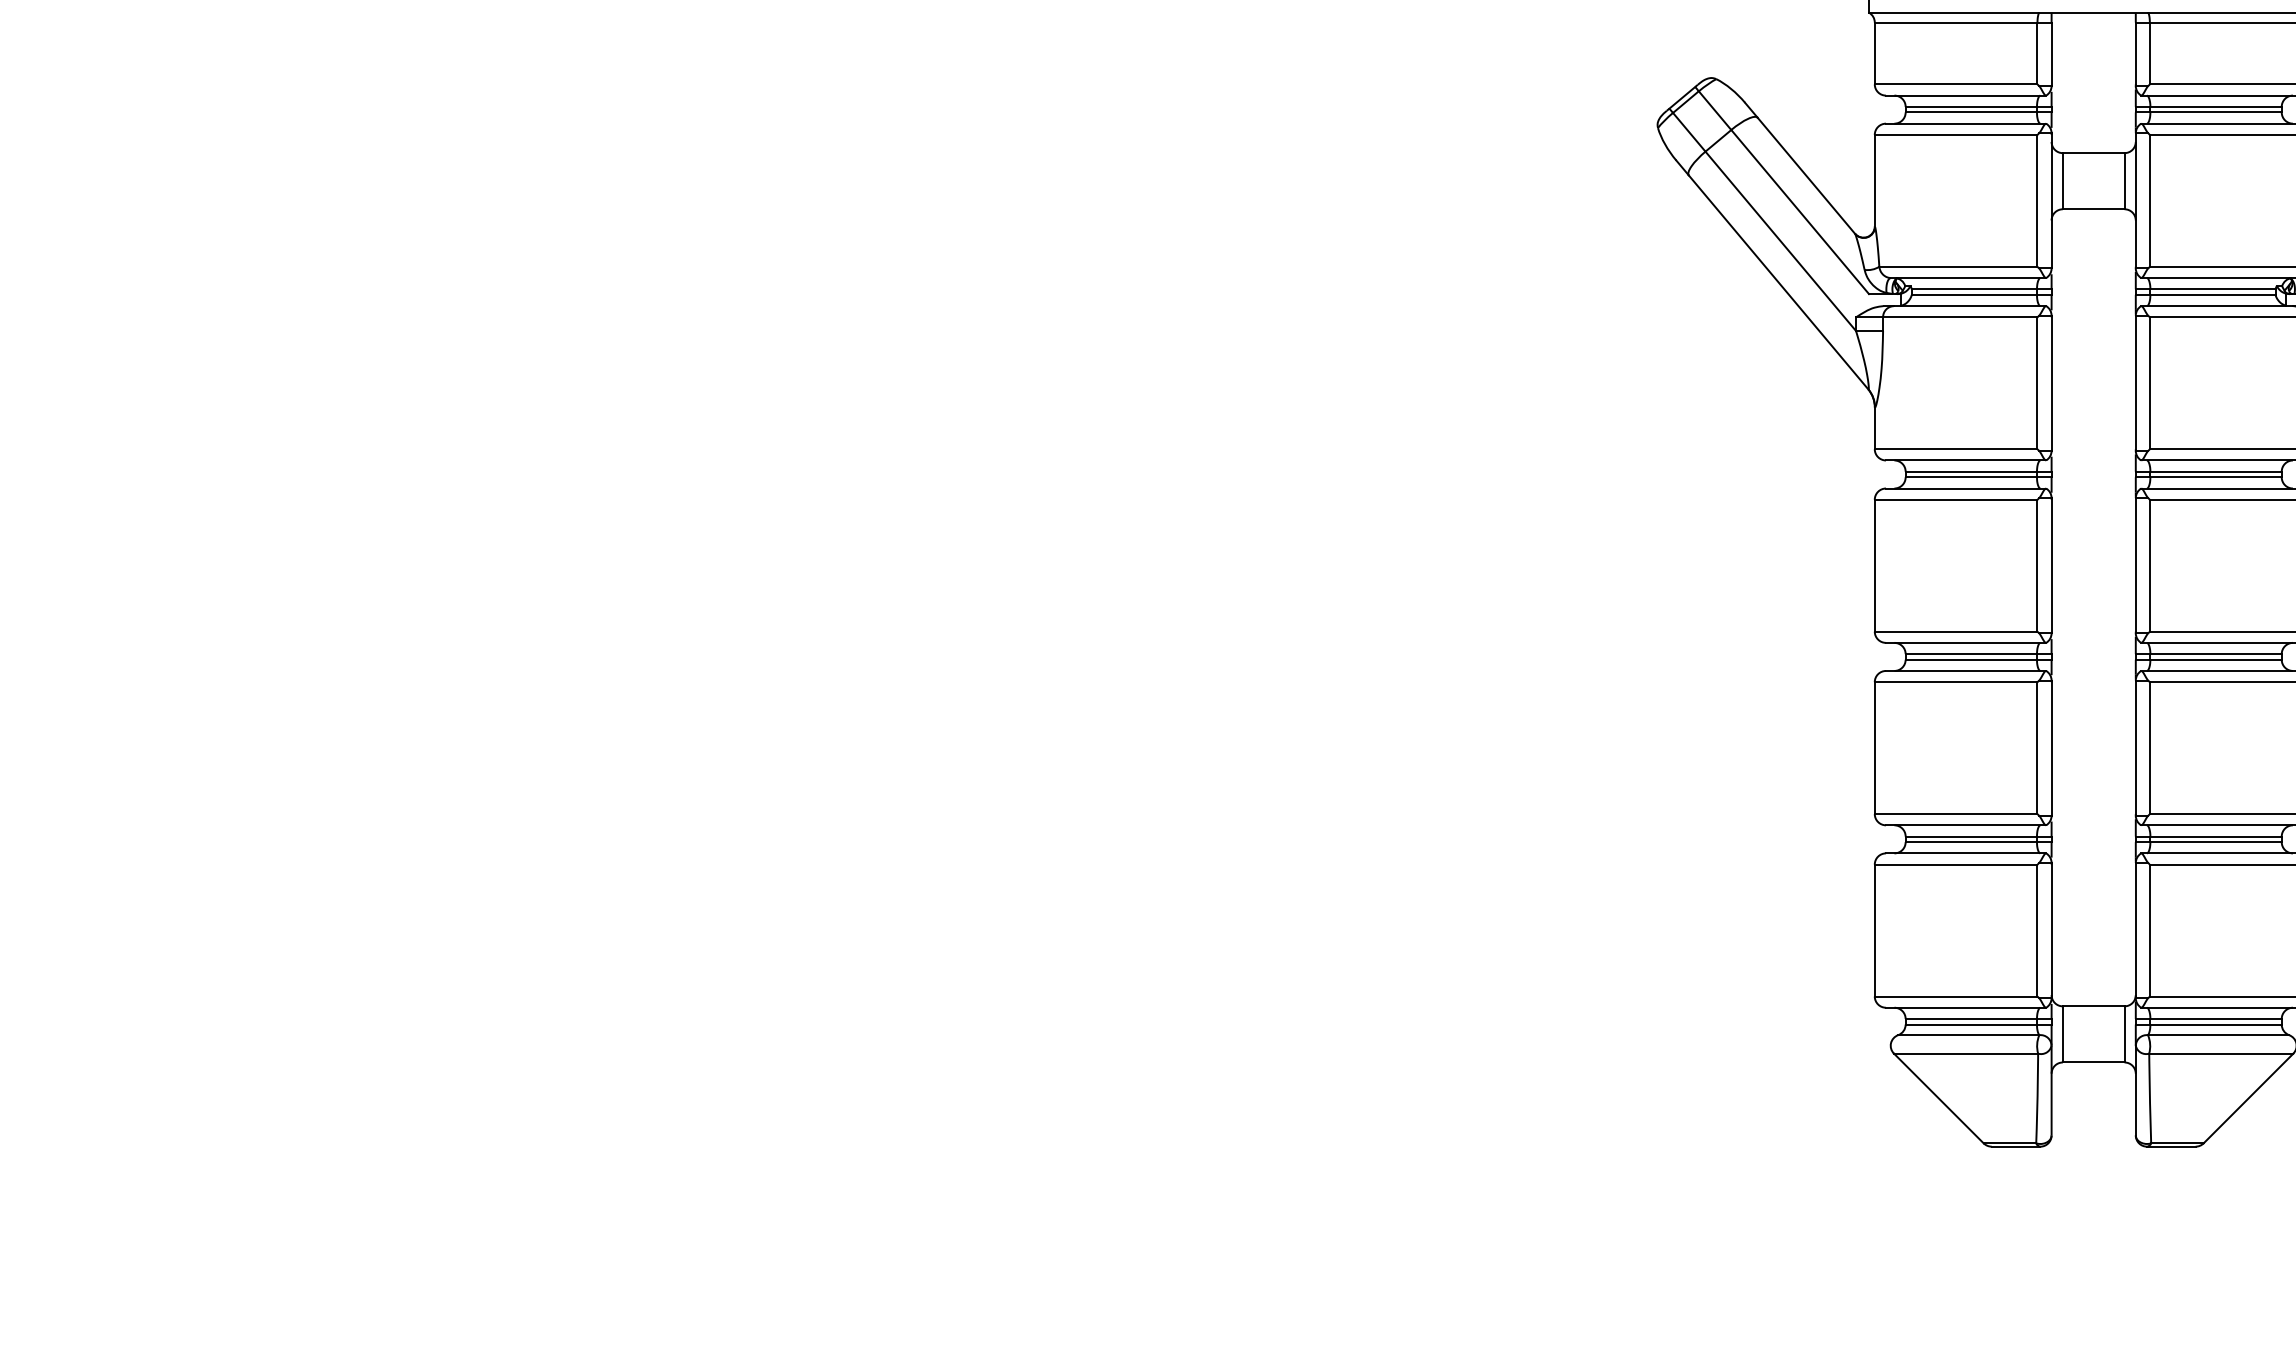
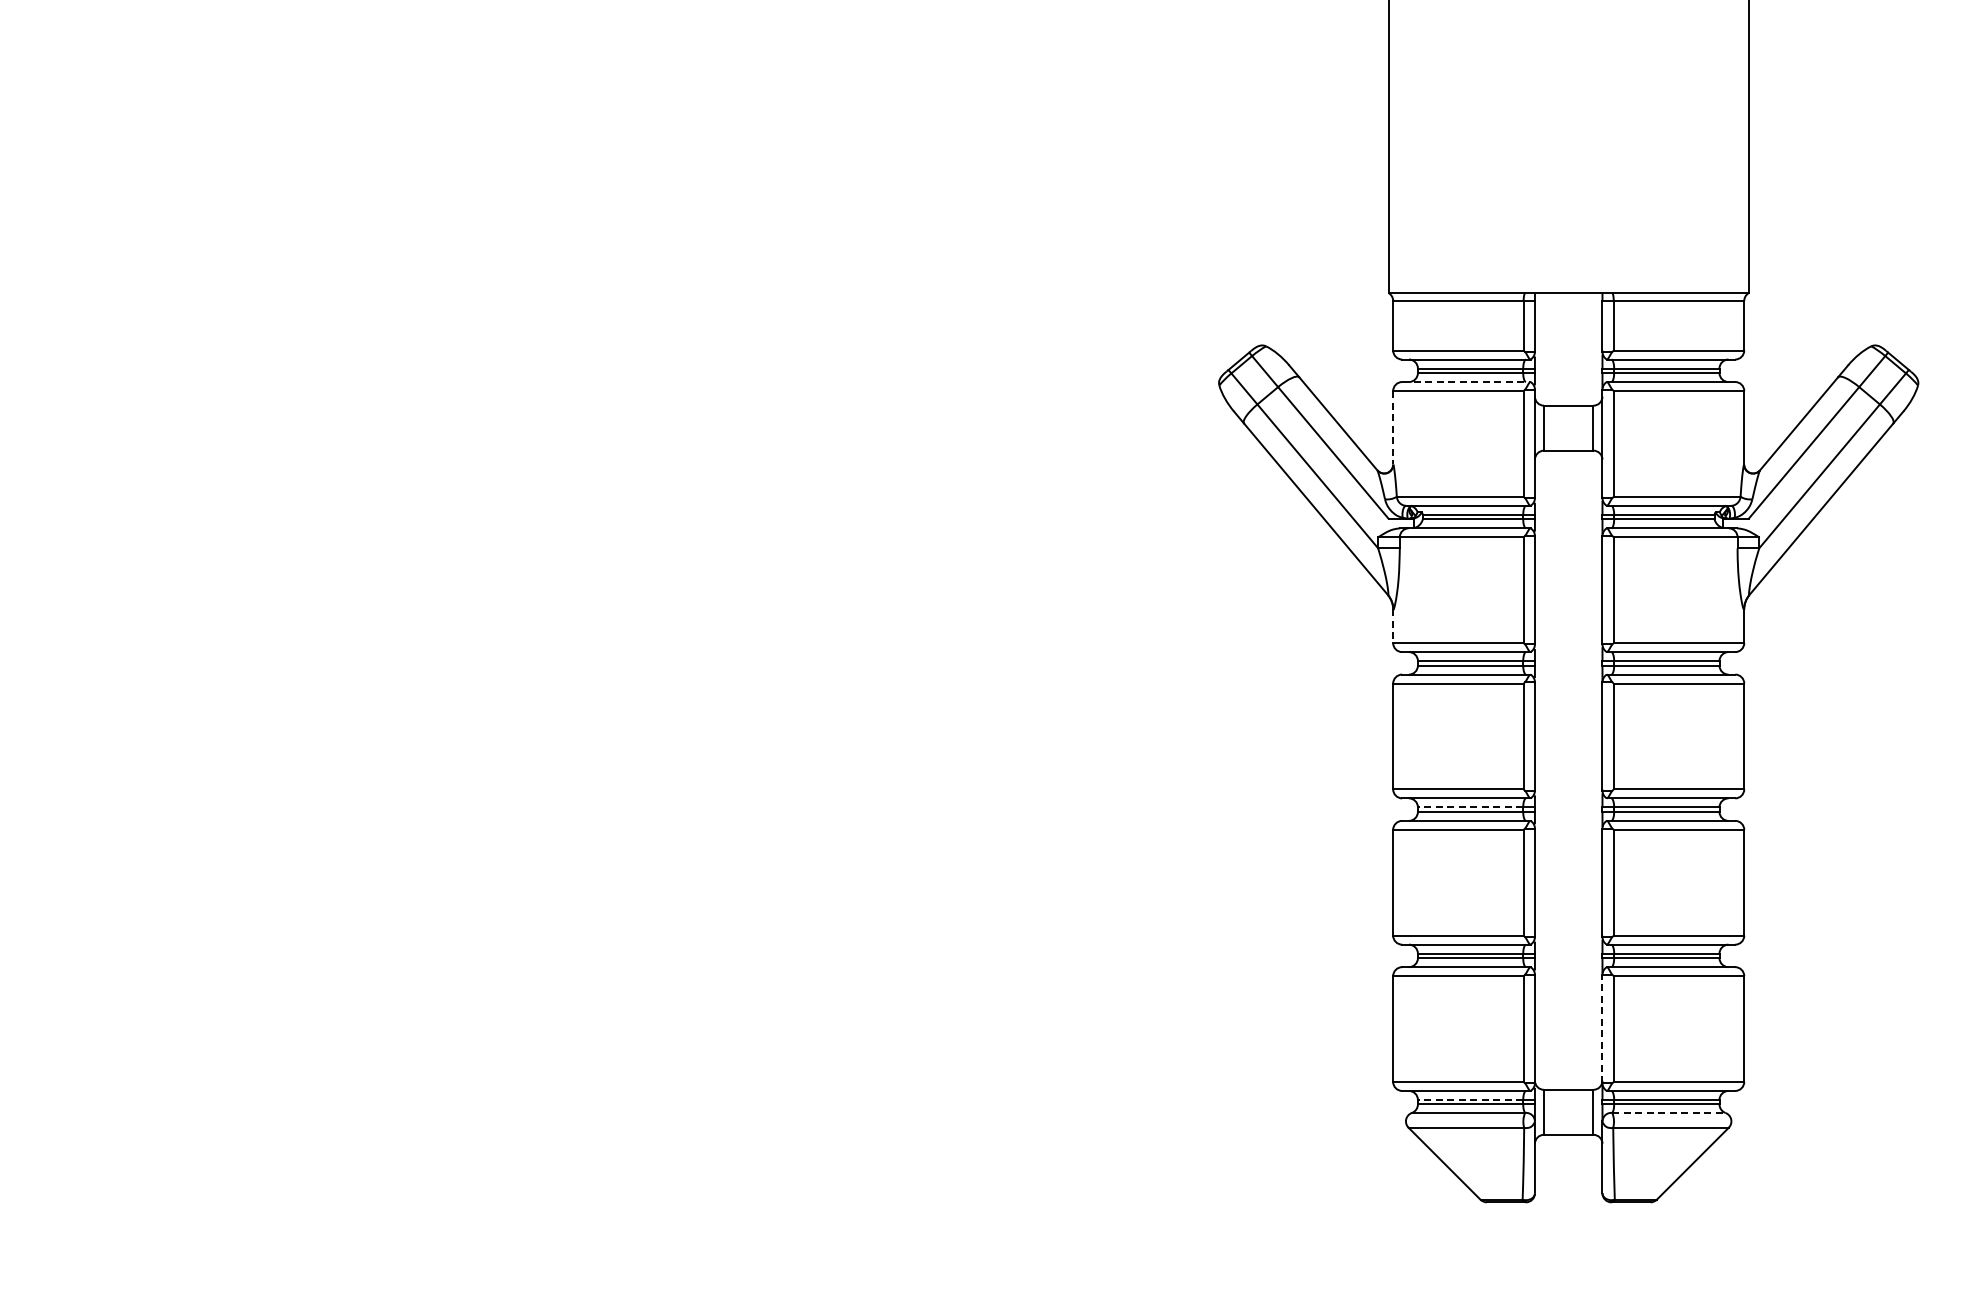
line: (1966, 124) -> (1466, 382), solid -> dashed
line: (1875, 180) -> (1393, 427), solid -> dashed
line: (1875, 428) -> (1393, 626), solid -> dashed
line: (1971, 654) -> (1470, 807), solid -> dashed
line: (2135, 929) -> (1602, 1028), solid -> dashed
line: (1971, 1018) -> (1470, 1099), solid -> dashed
line: (2218, 1034) -> (1668, 1112), solid -> dashed

